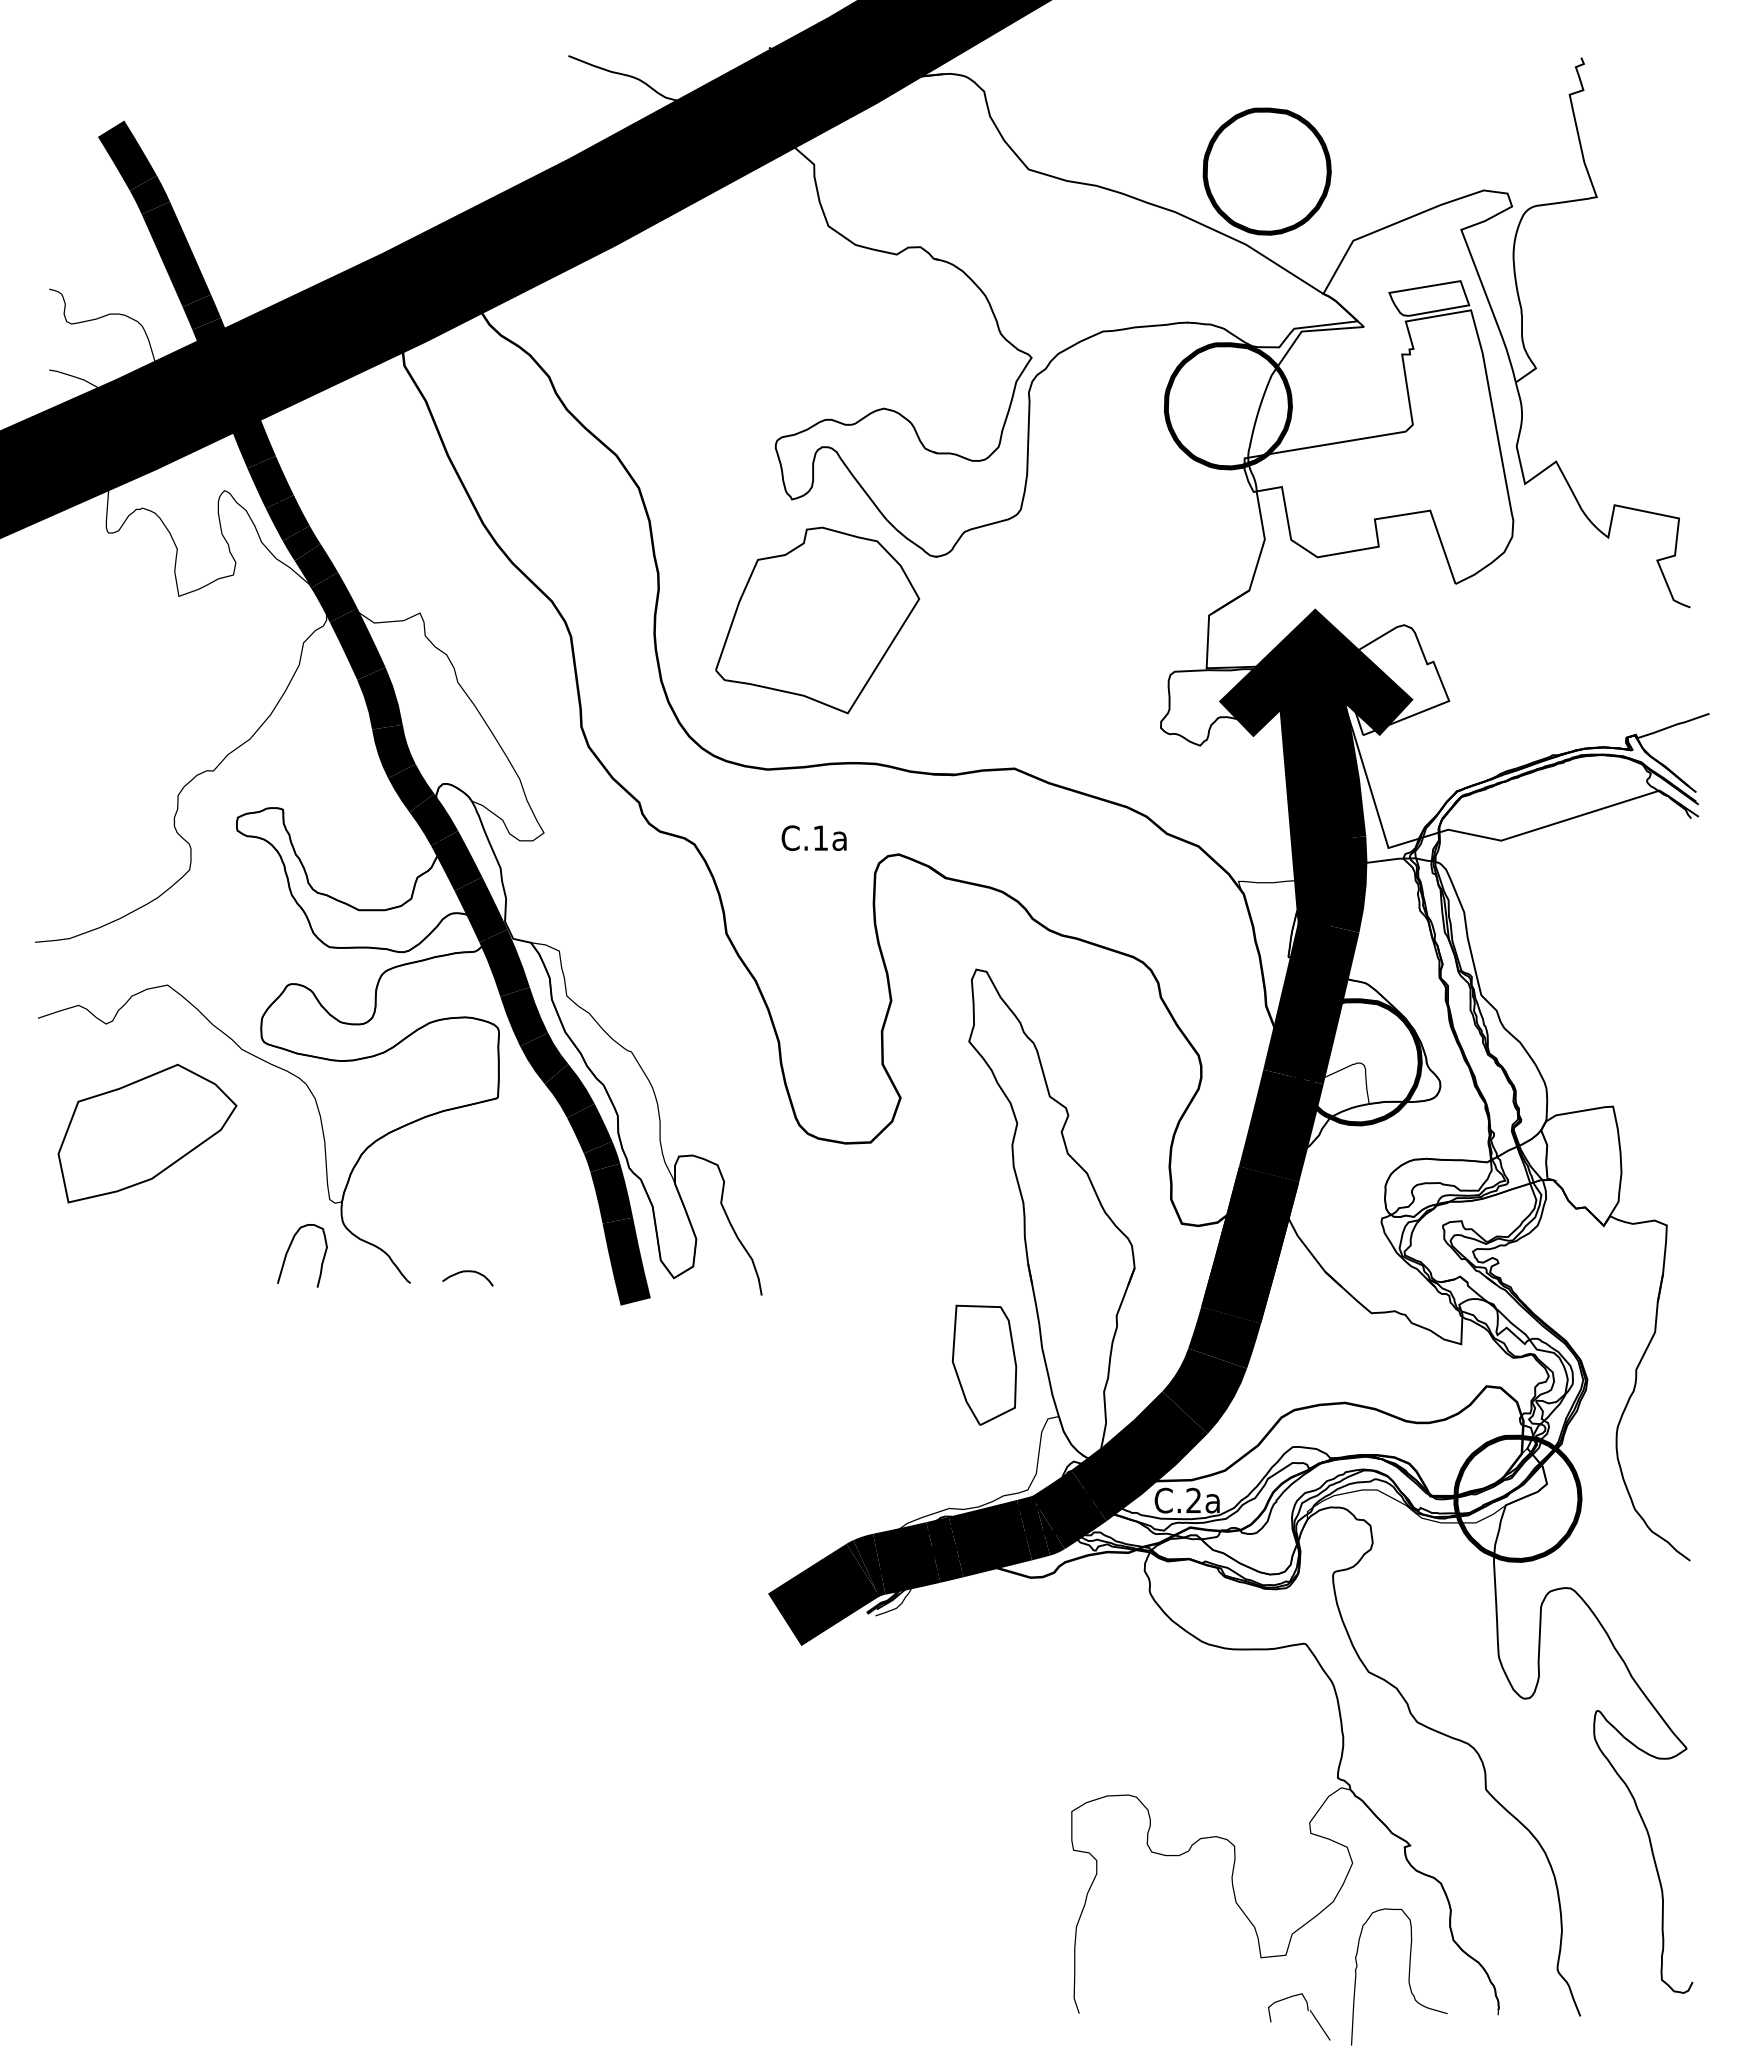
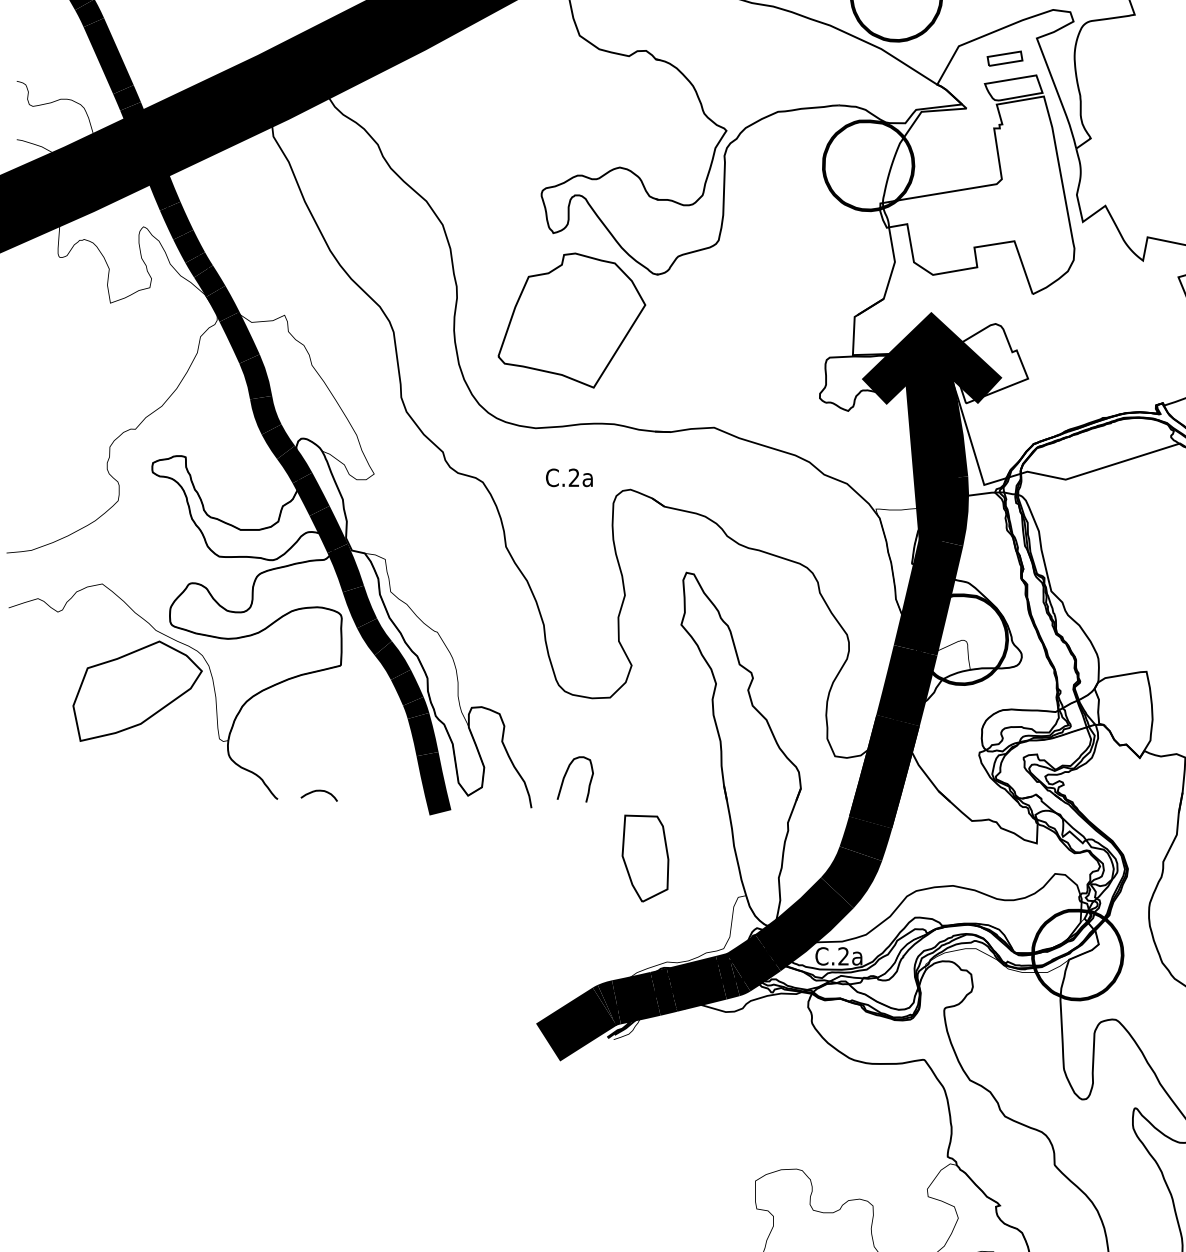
part: (1417, 257) -> (1005, 58), added
text: (820, 837) -> (573, 477), C.1a -> C.2a
part: (147, 1133) -> (137, 691), moved
curve: (289, 1249) -> (566, 774), moved
part: (984, 1364) -> (645, 858), moved

